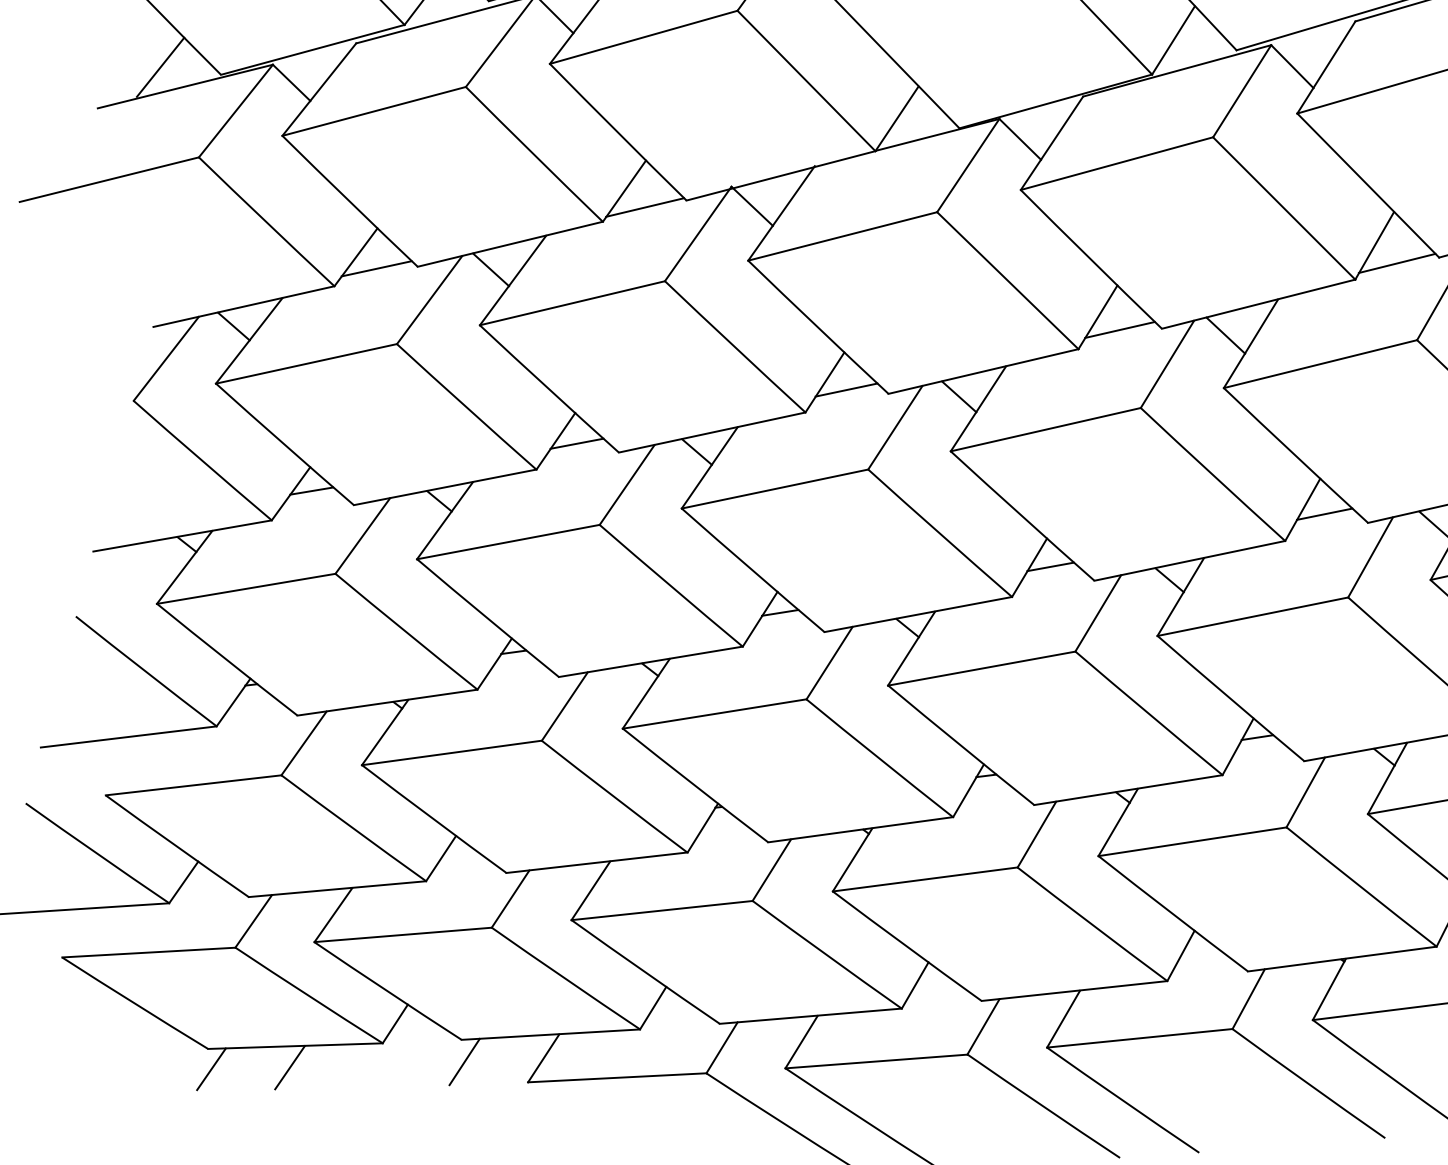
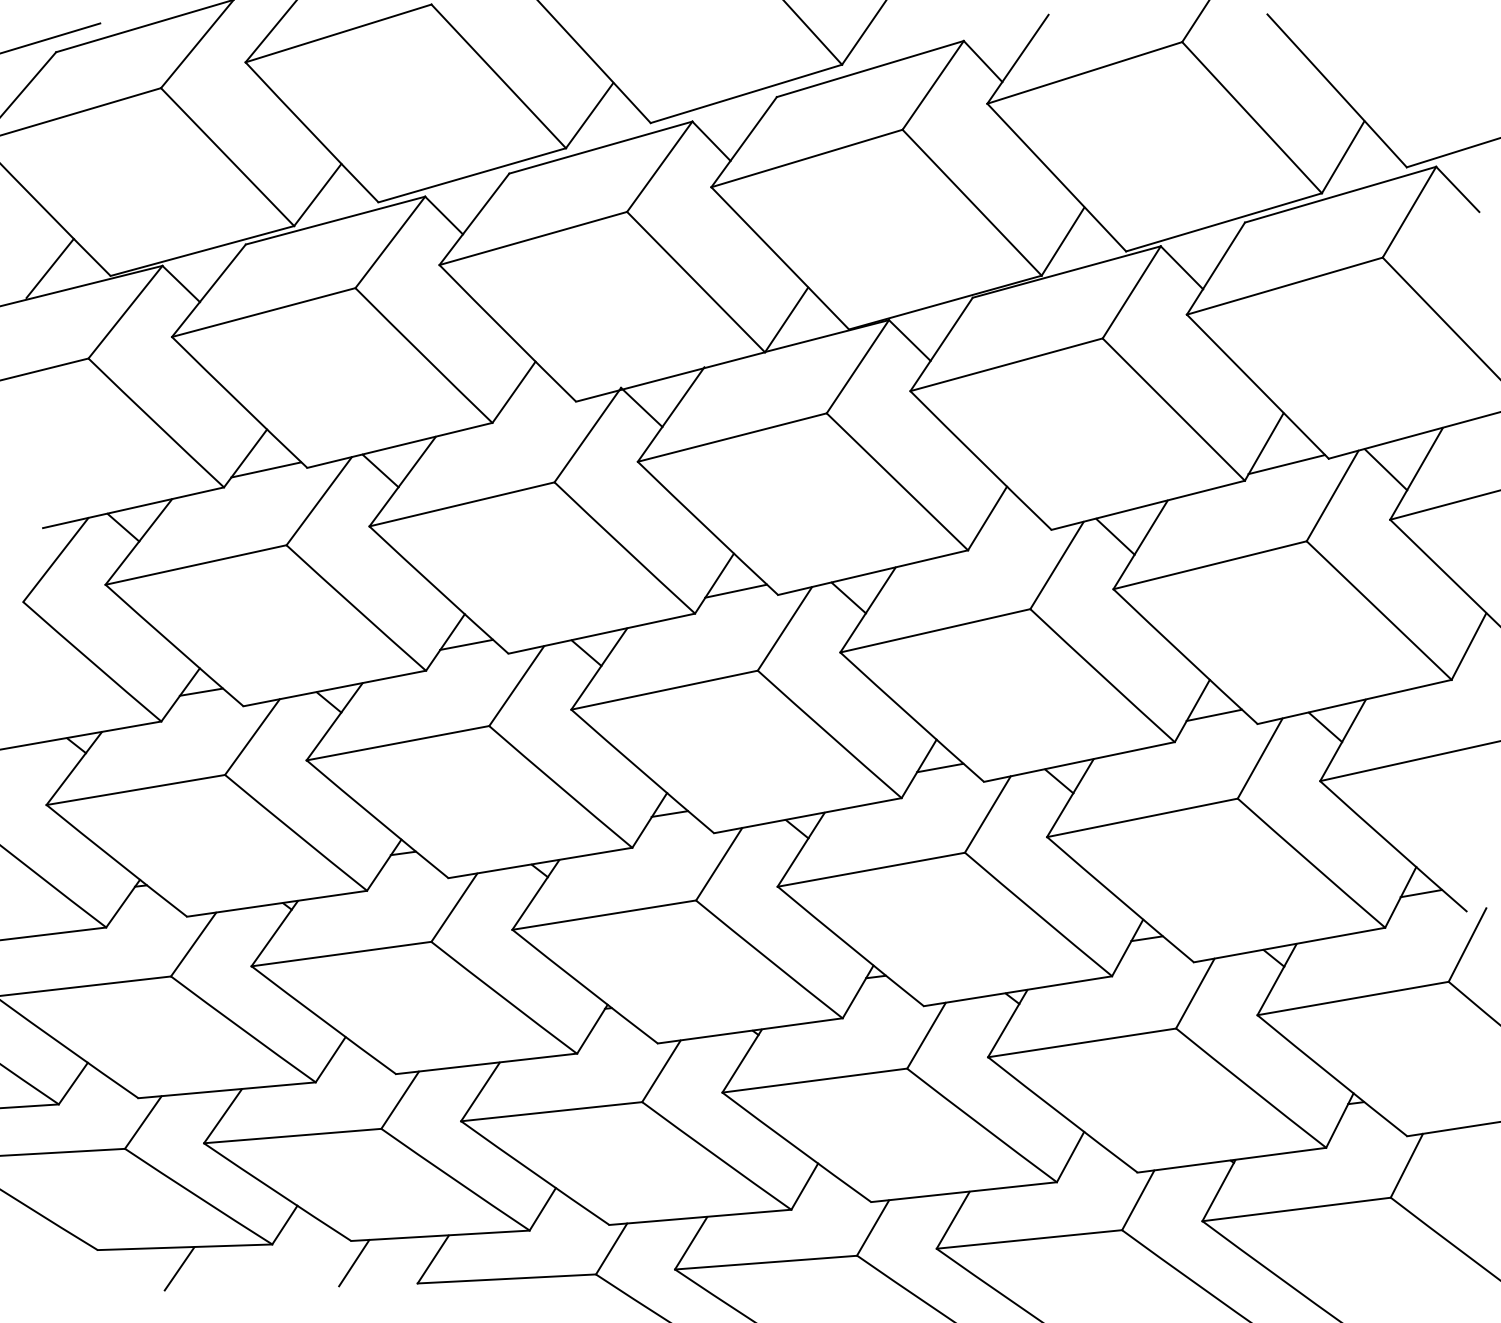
line: (644, 207) -> (534, 408), removed
line: (1119, 330) -> (1009, 531), removed
line: (210, 1069) -> (100, 1270), removed

